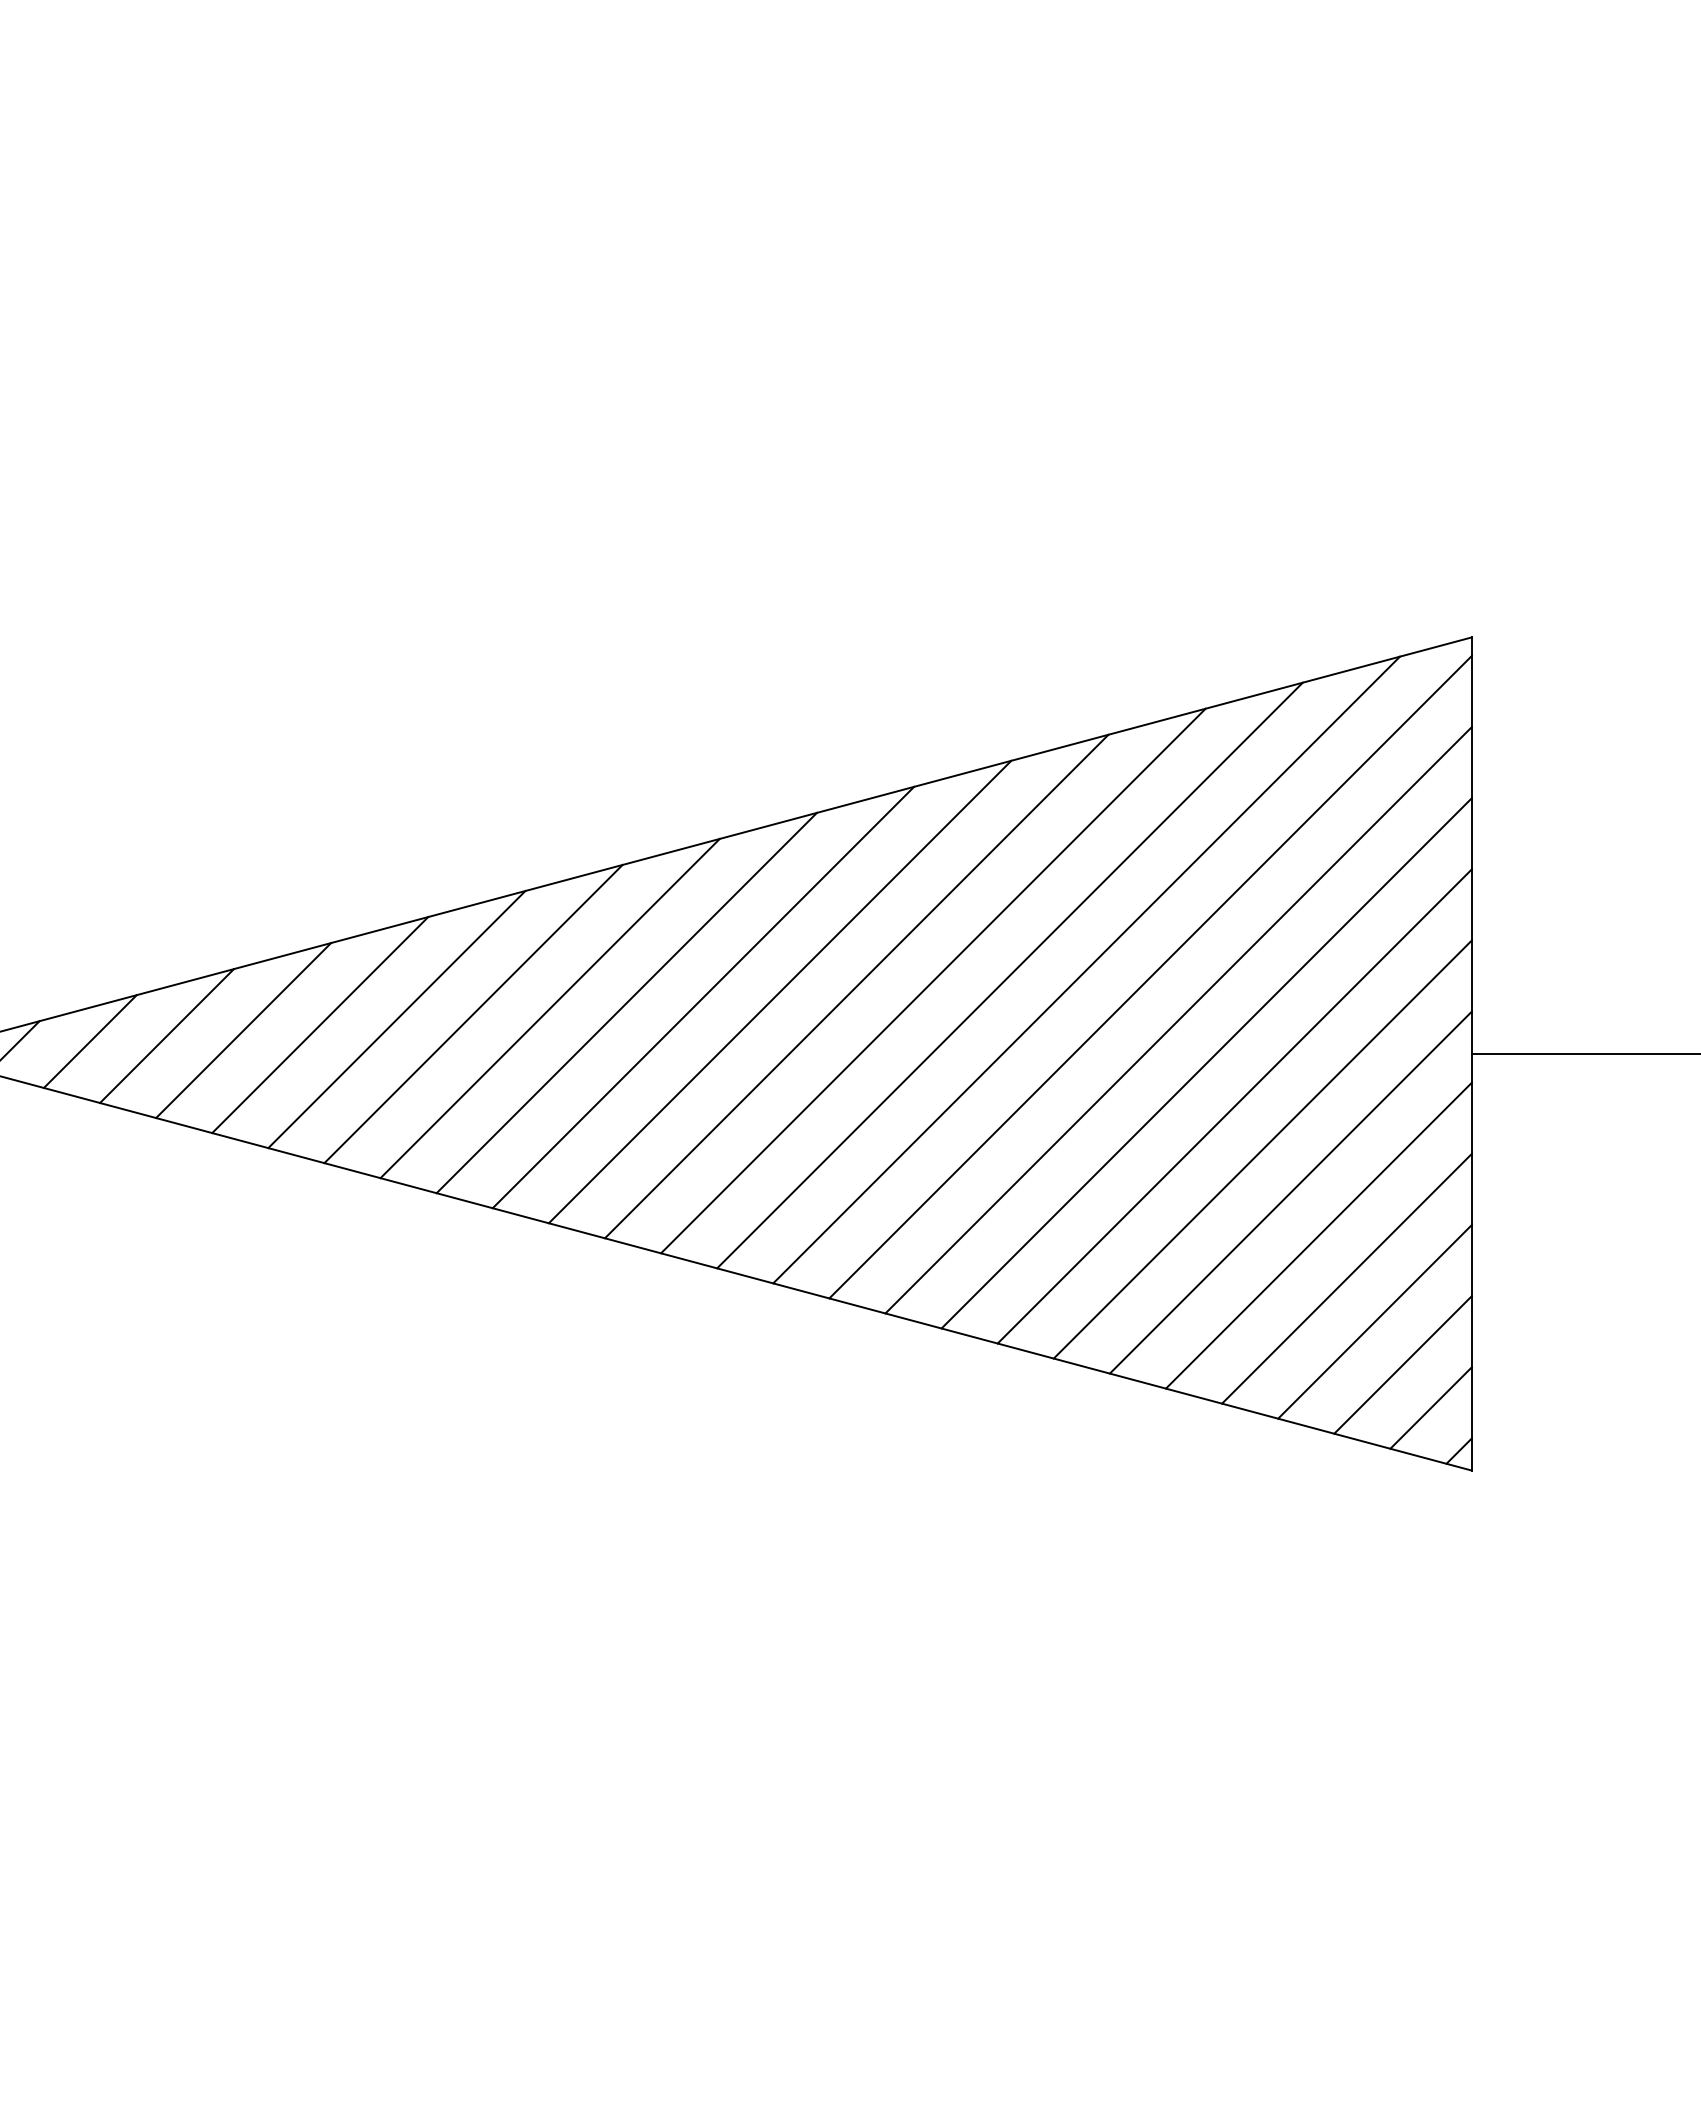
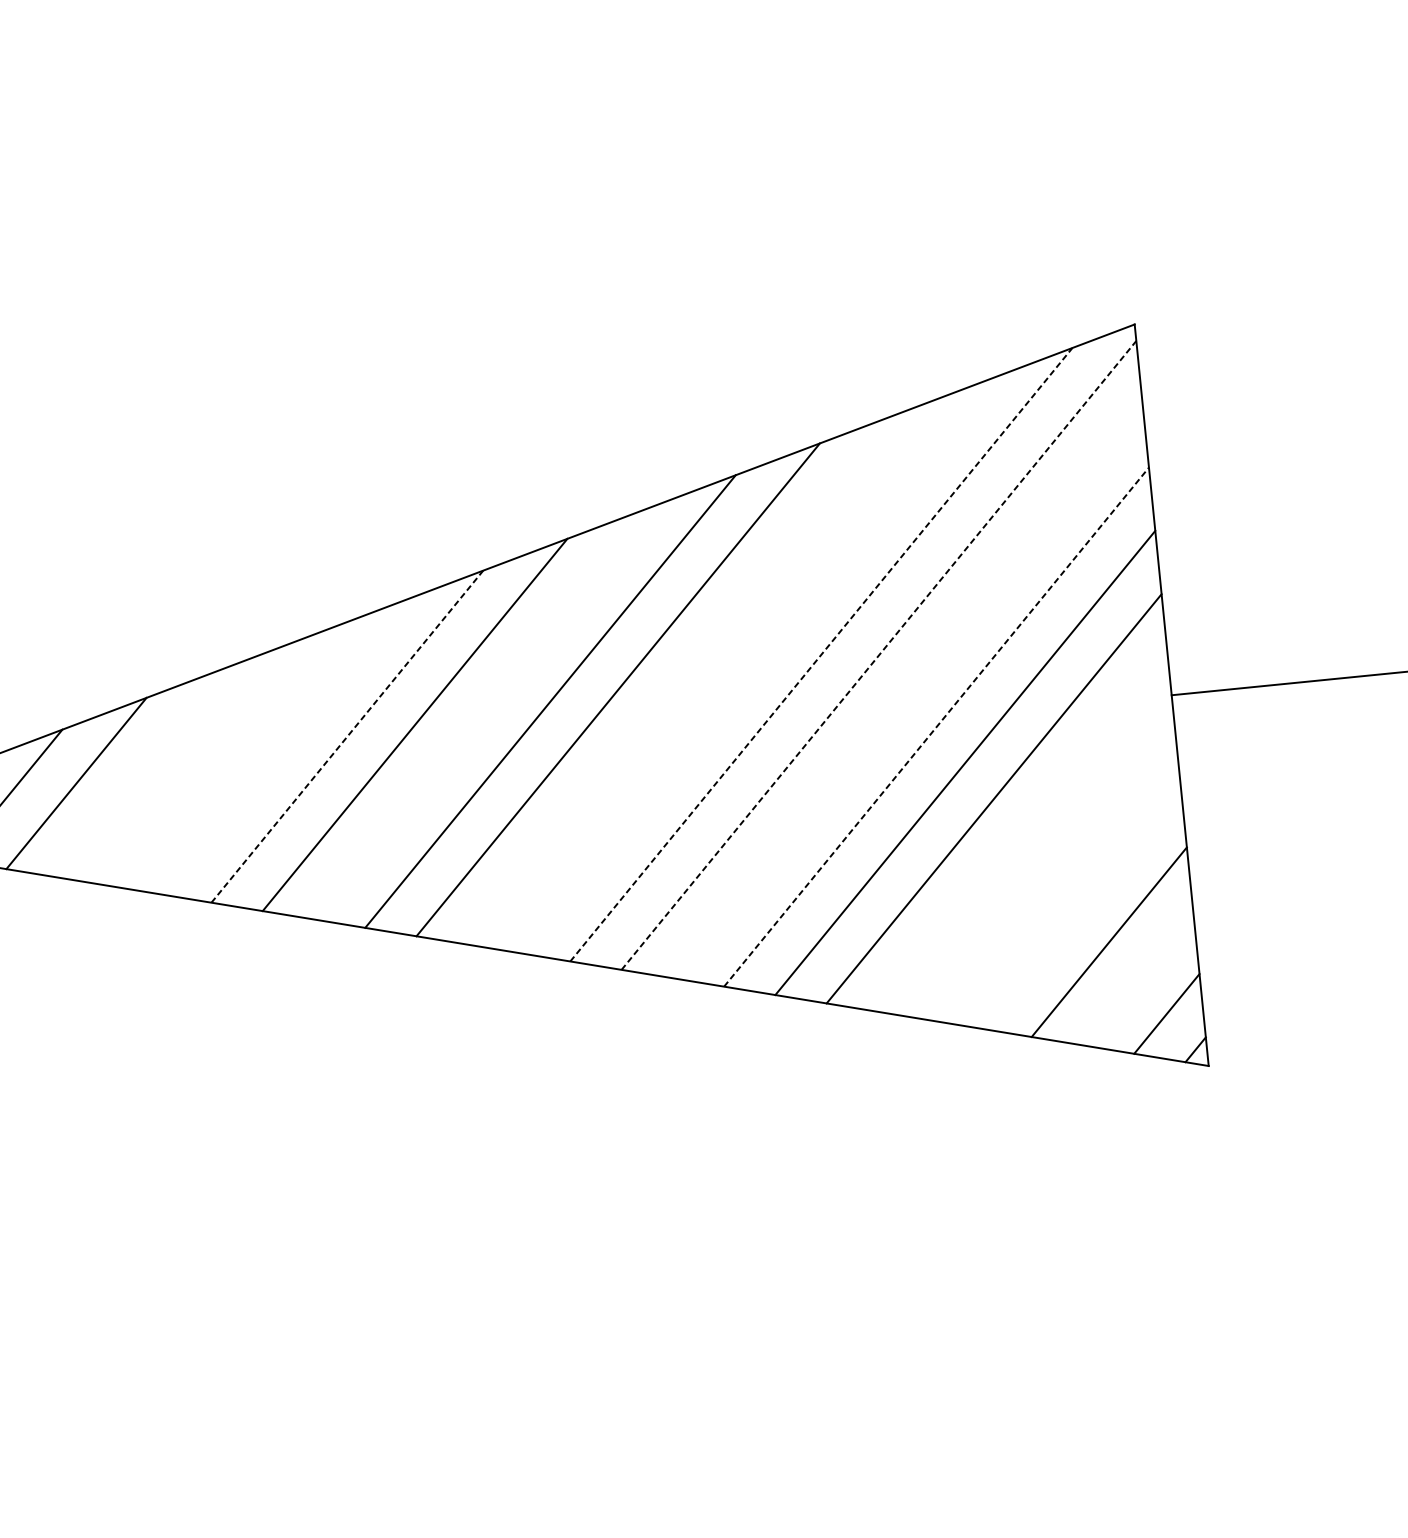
line: (1086, 969) -> (821, 654), solid -> dashed
line: (1009, 975) -> (753, 666), removed
line: (1150, 976) -> (878, 654), solid -> dashed
line: (933, 980) -> (686, 677), removed
line: (703, 997) -> (482, 713), removed
line: (550, 1008) -> (347, 736), solid -> dashed
line: (473, 1013) -> (279, 747), removed
line: (396, 1019) -> (211, 760), removed
line: (1178, 1020) -> (907, 691), removed
line: (320, 1025) -> (144, 772), removed
line: (1206, 1063) -> (936, 727), solid -> dashed
line: (1290, 1192) -> (1022, 834), removed
line: (1318, 1235) -> (1051, 870), removed
line: (1346, 1278) -> (1080, 906), removed
line: (1402, 1364) -> (1137, 977), removed

